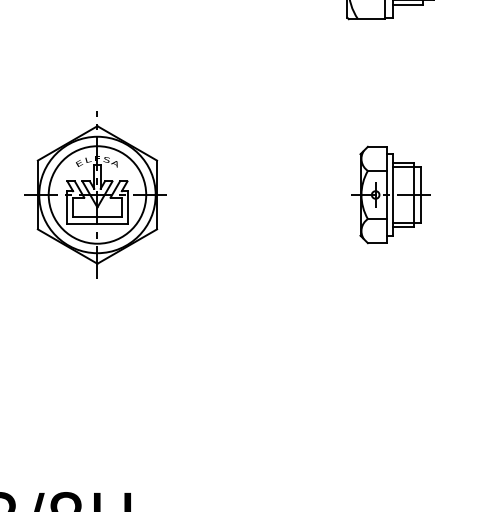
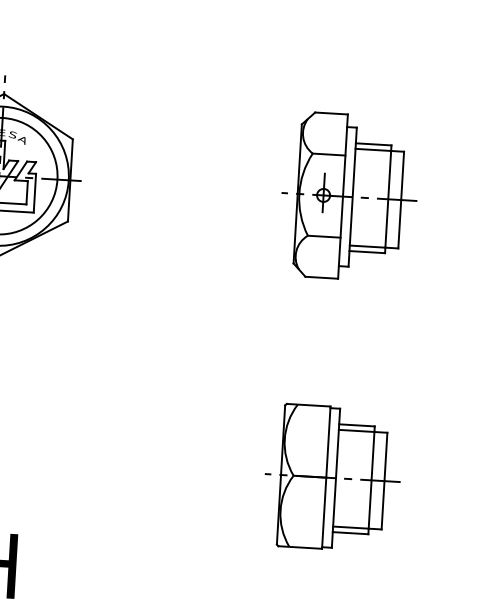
part: (390, 194) -> (349, 196), size x1.43
part: (390, 429) -> (332, 476), added

